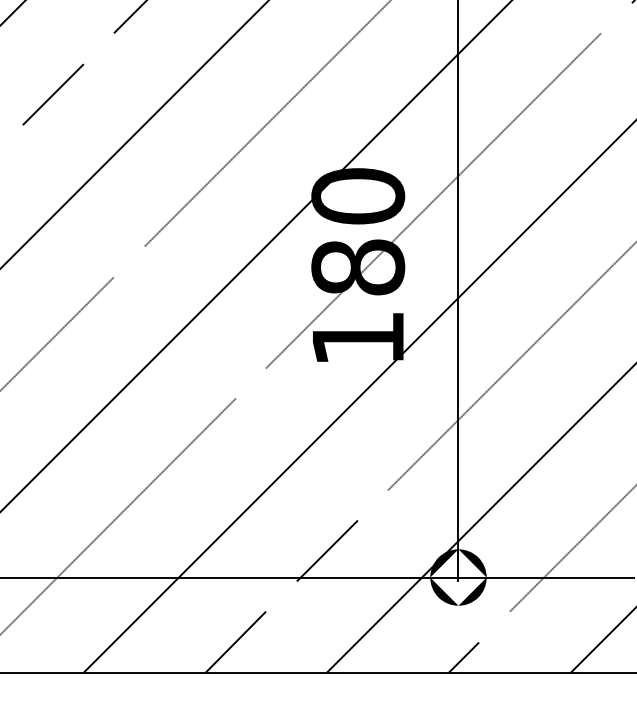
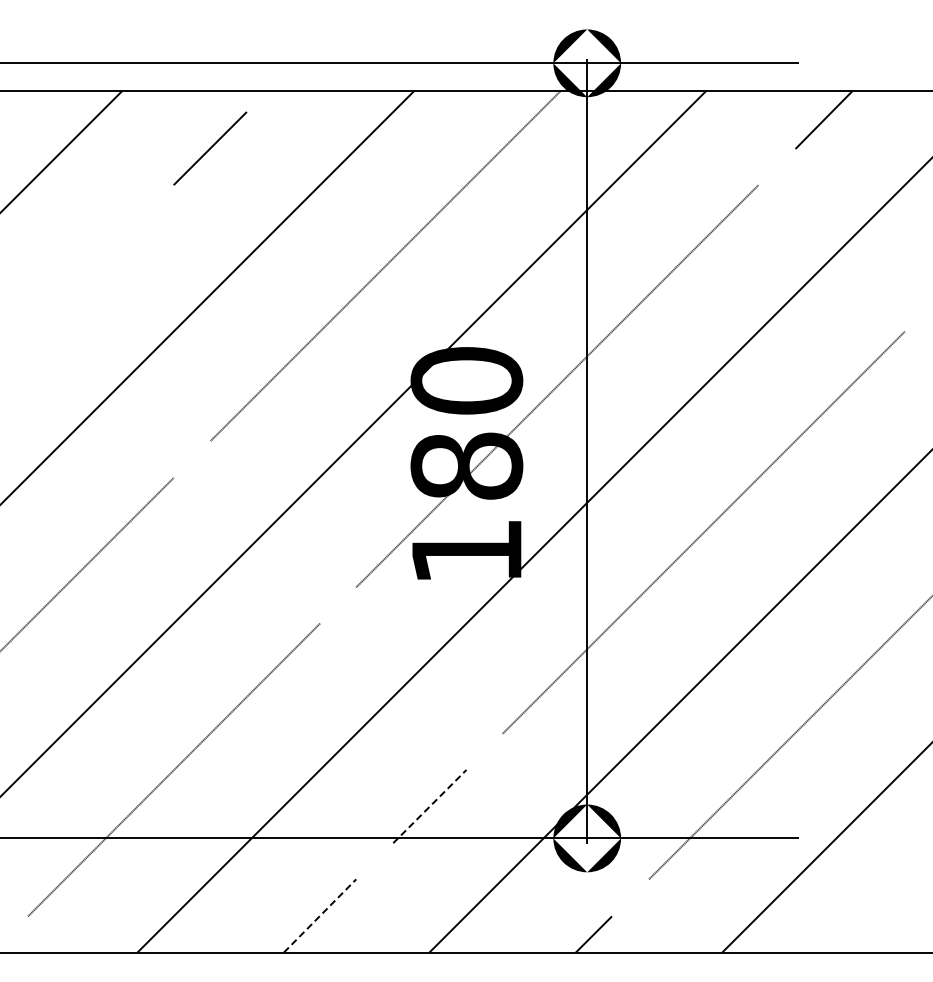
line: (52, 94) -> (100, 258), removed
line: (327, 550) -> (429, 806), solid -> dashed
line: (236, 641) -> (320, 915), solid -> dashed

